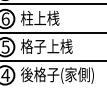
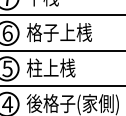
text: (47, 17) -> (60, 31), 柱上桟 -> 格子上桟
text: (47, 46) -> (60, 68), 格子上桟 -> 柱上桟

